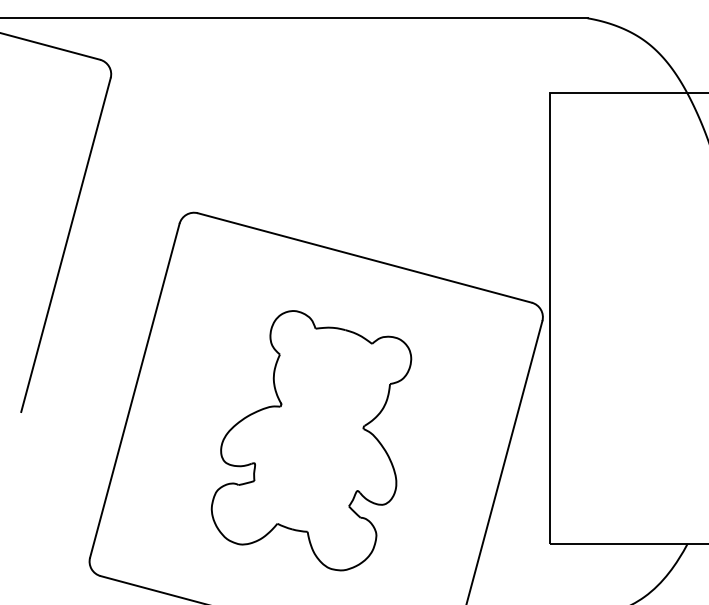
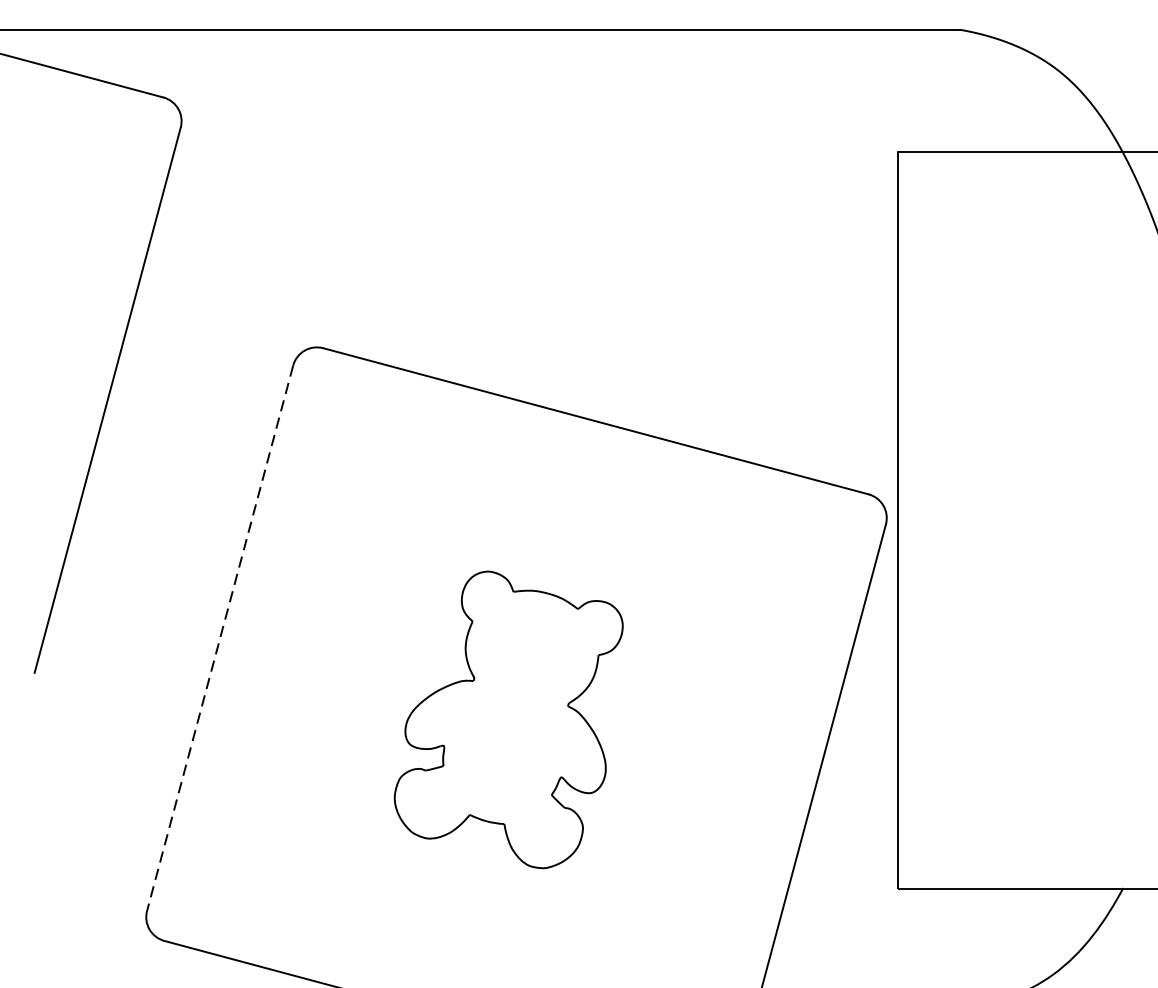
line: (134, 390) -> (219, 637), solid -> dashed
part: (311, 440) -> (508, 719), size x0.7

